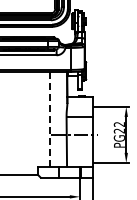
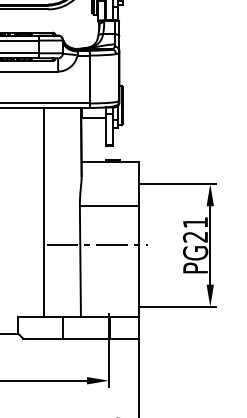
line: (50, 119) -> (44, 211), dashed -> solid
text: (118, 124) -> (193, 222), PG22 -> PG21

